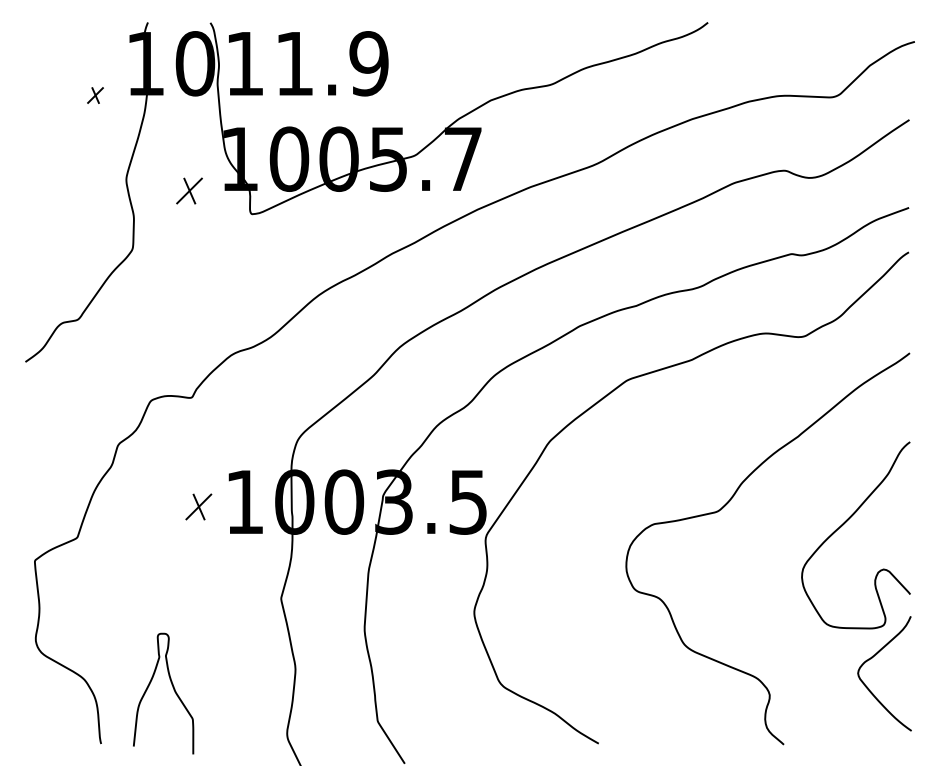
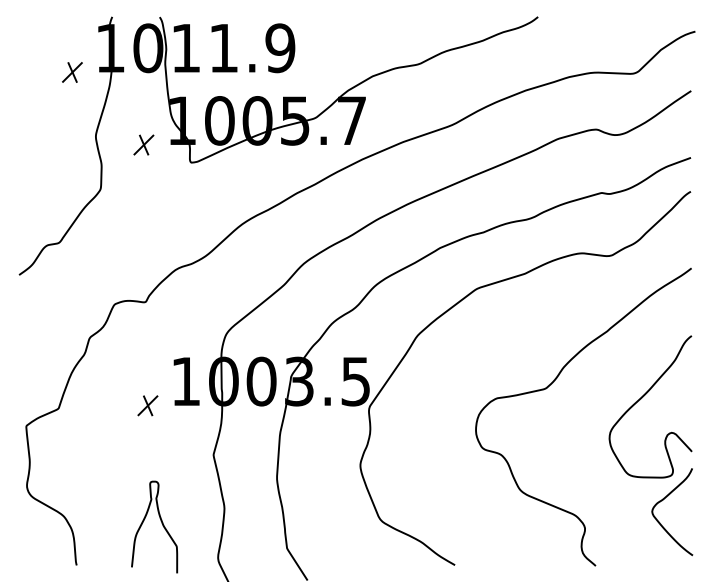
part: (95, 95) -> (72, 72), size x1.67
part: (198, 506) -> (147, 405), moved
curve: (173, 690) -> (162, 524), moved

